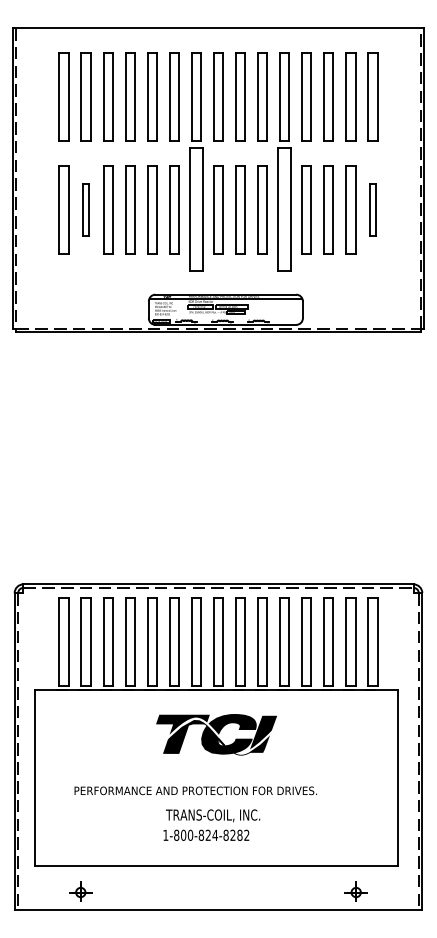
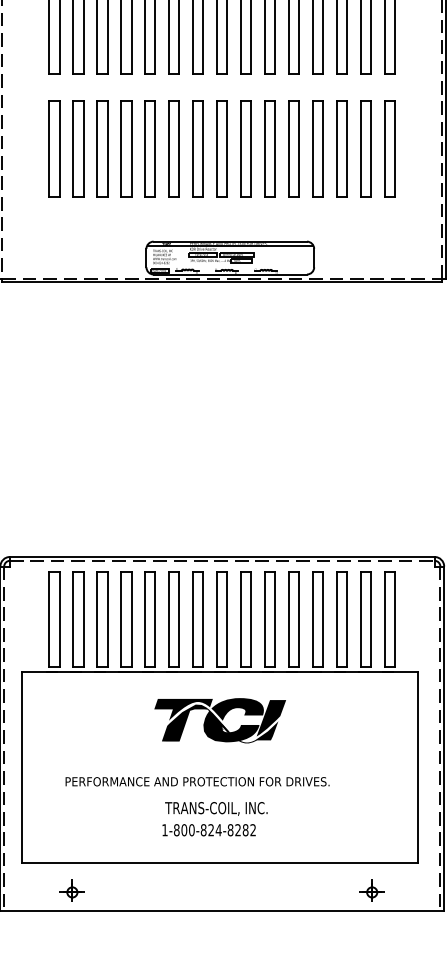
part: (85, 209) -> (77, 148), size x1.67
part: (196, 209) -> (198, 148), size x0.71
part: (284, 209) -> (294, 148), size x0.71
part: (372, 209) -> (389, 148), size x1.67

